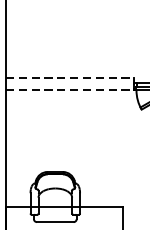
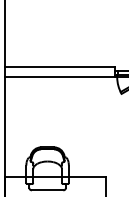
line: (70, 77) -> (60, 66), dashed -> solid
line: (70, 90) -> (60, 77), dashed -> solid

